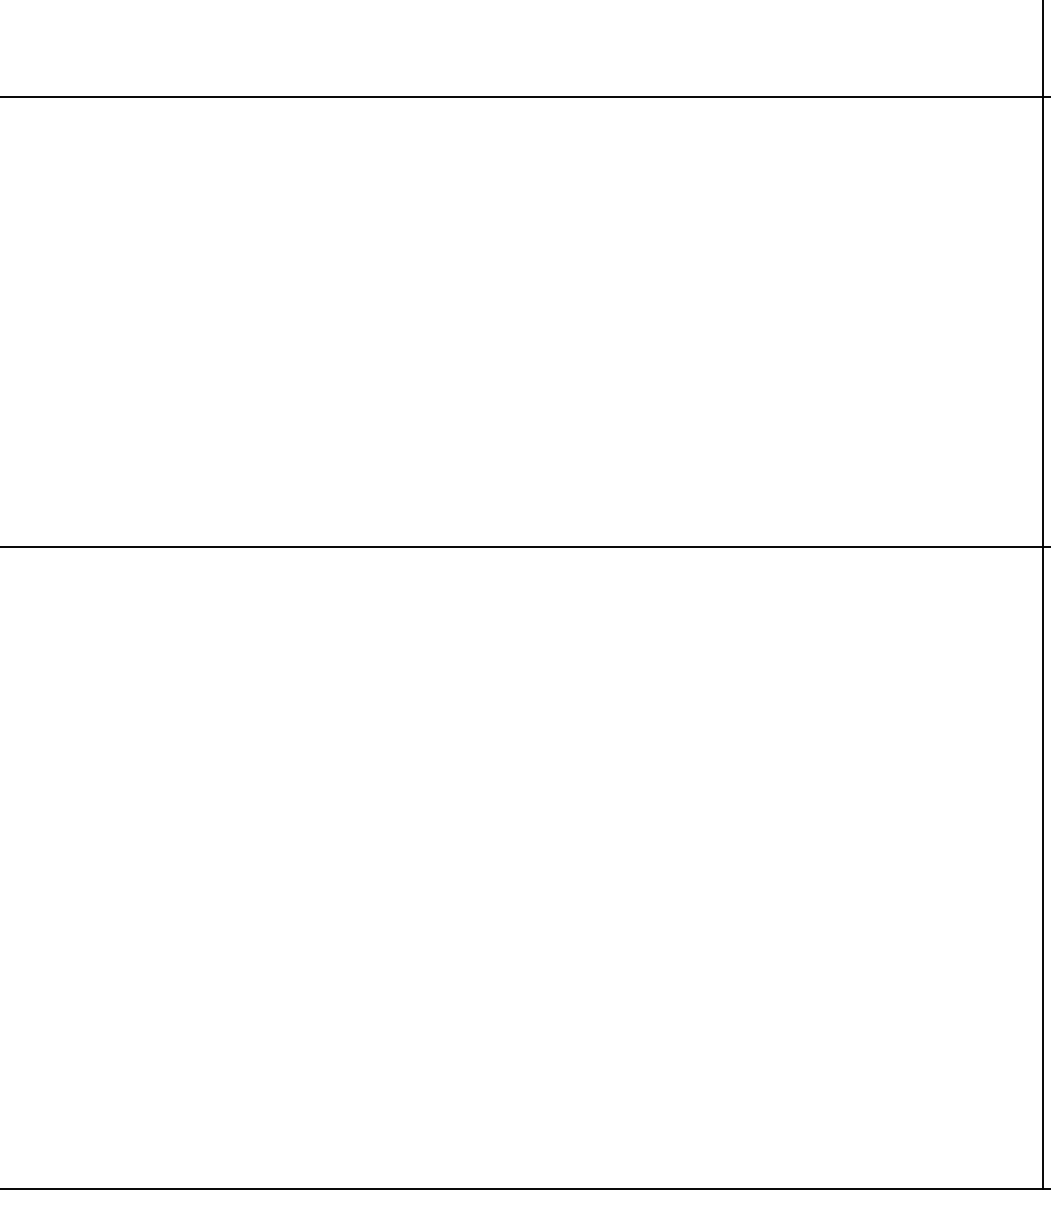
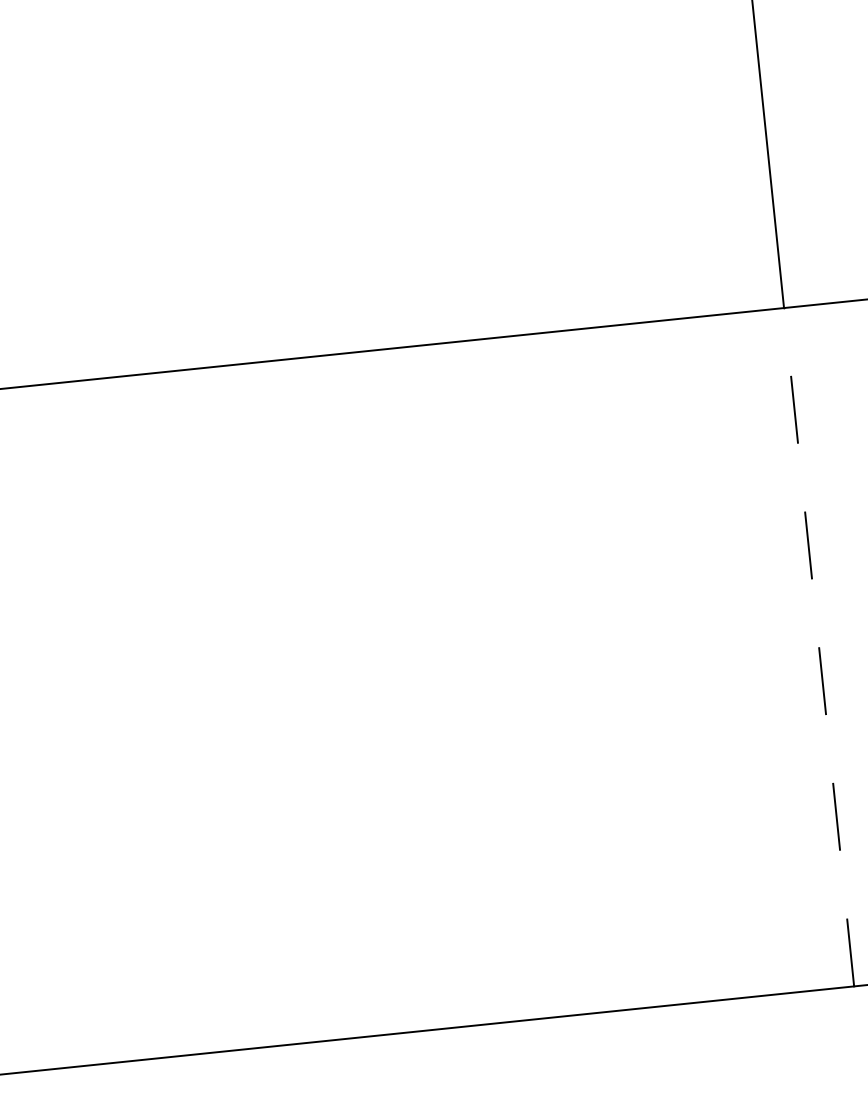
line: (1043, 867) -> (819, 646), solid -> dashed

